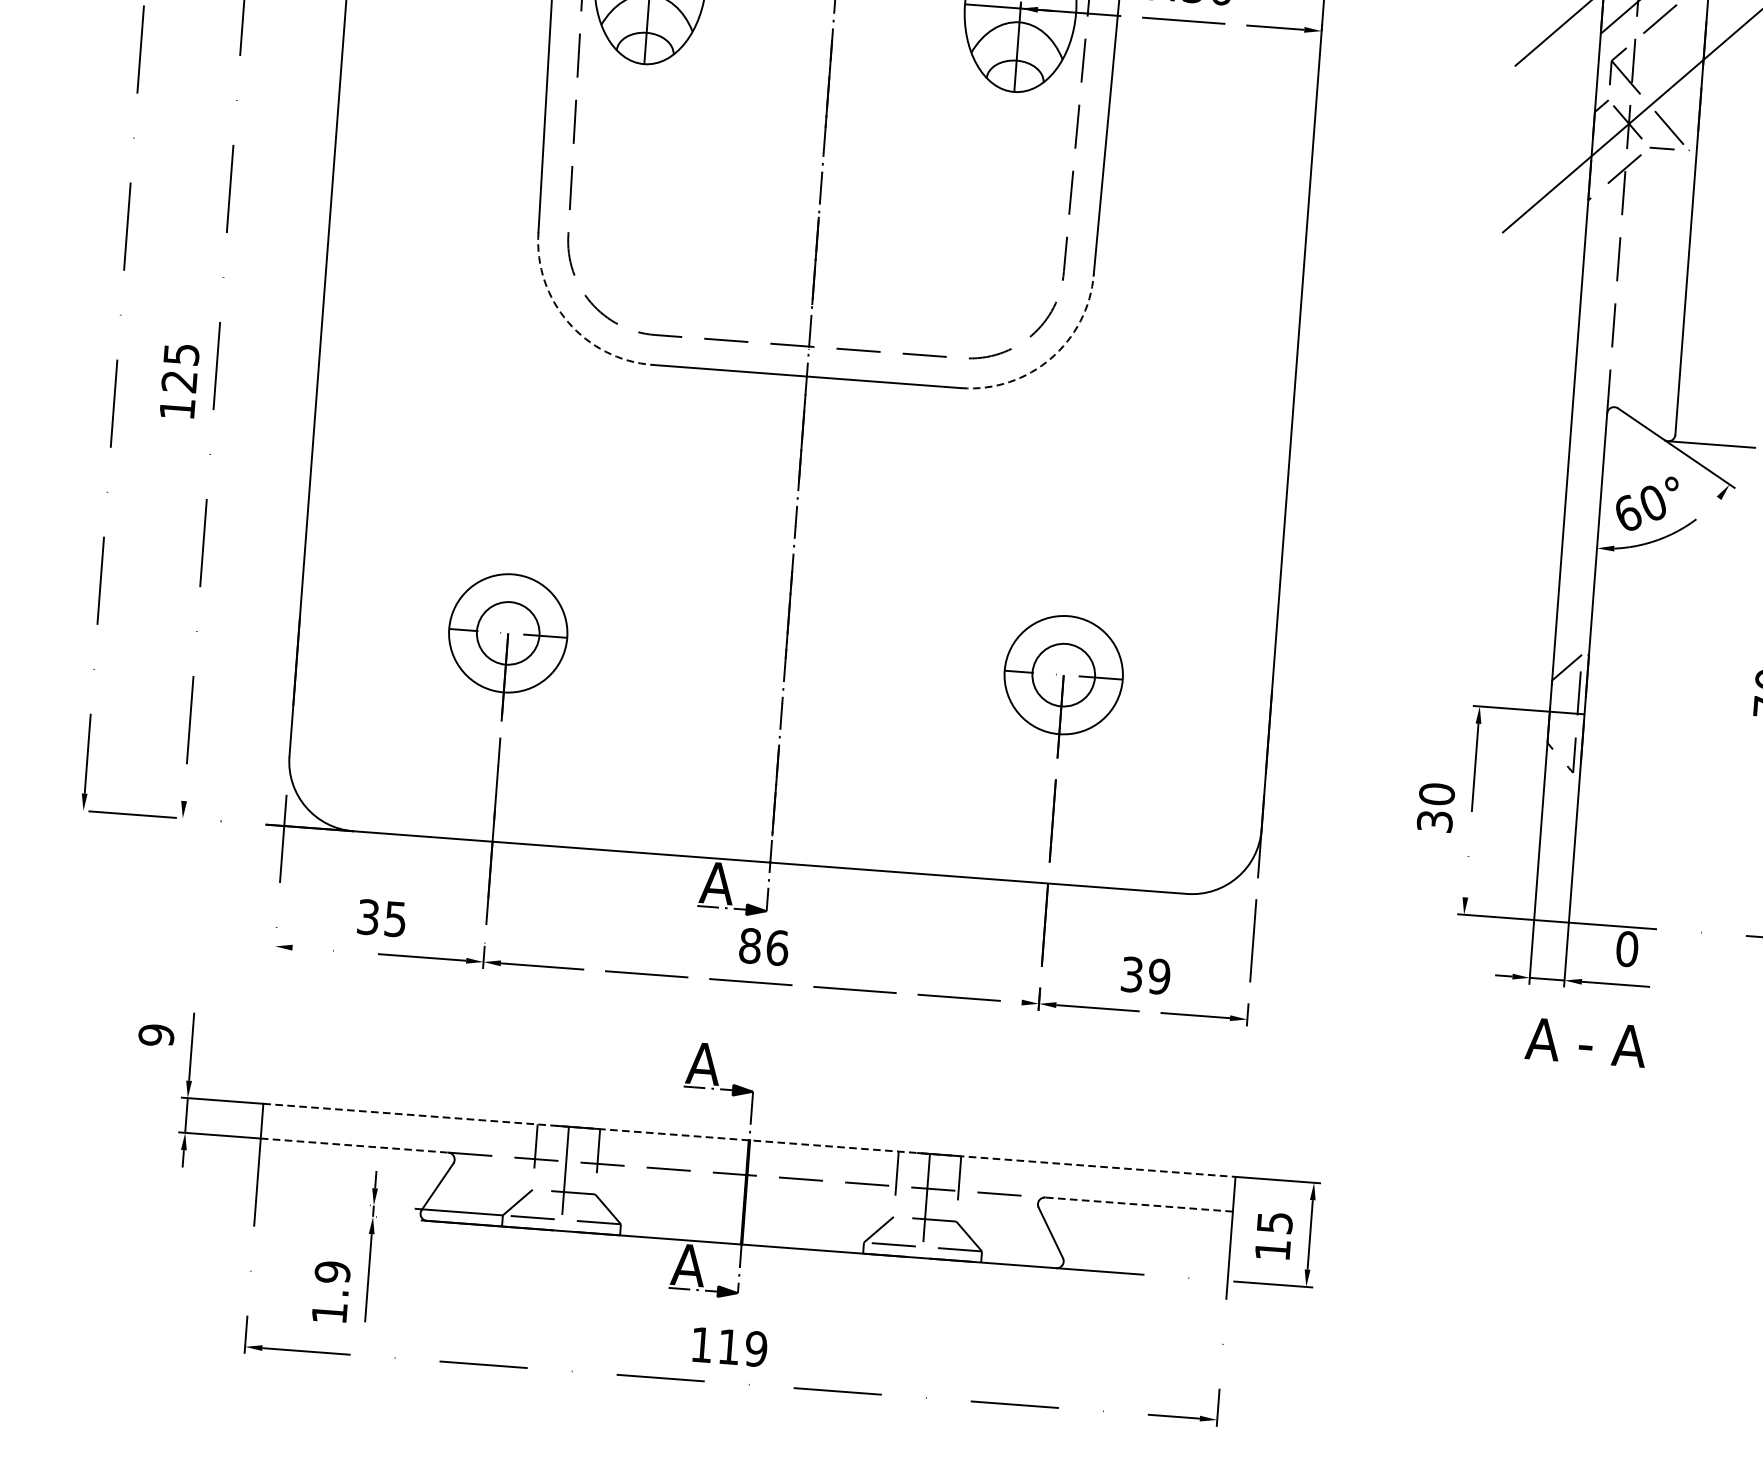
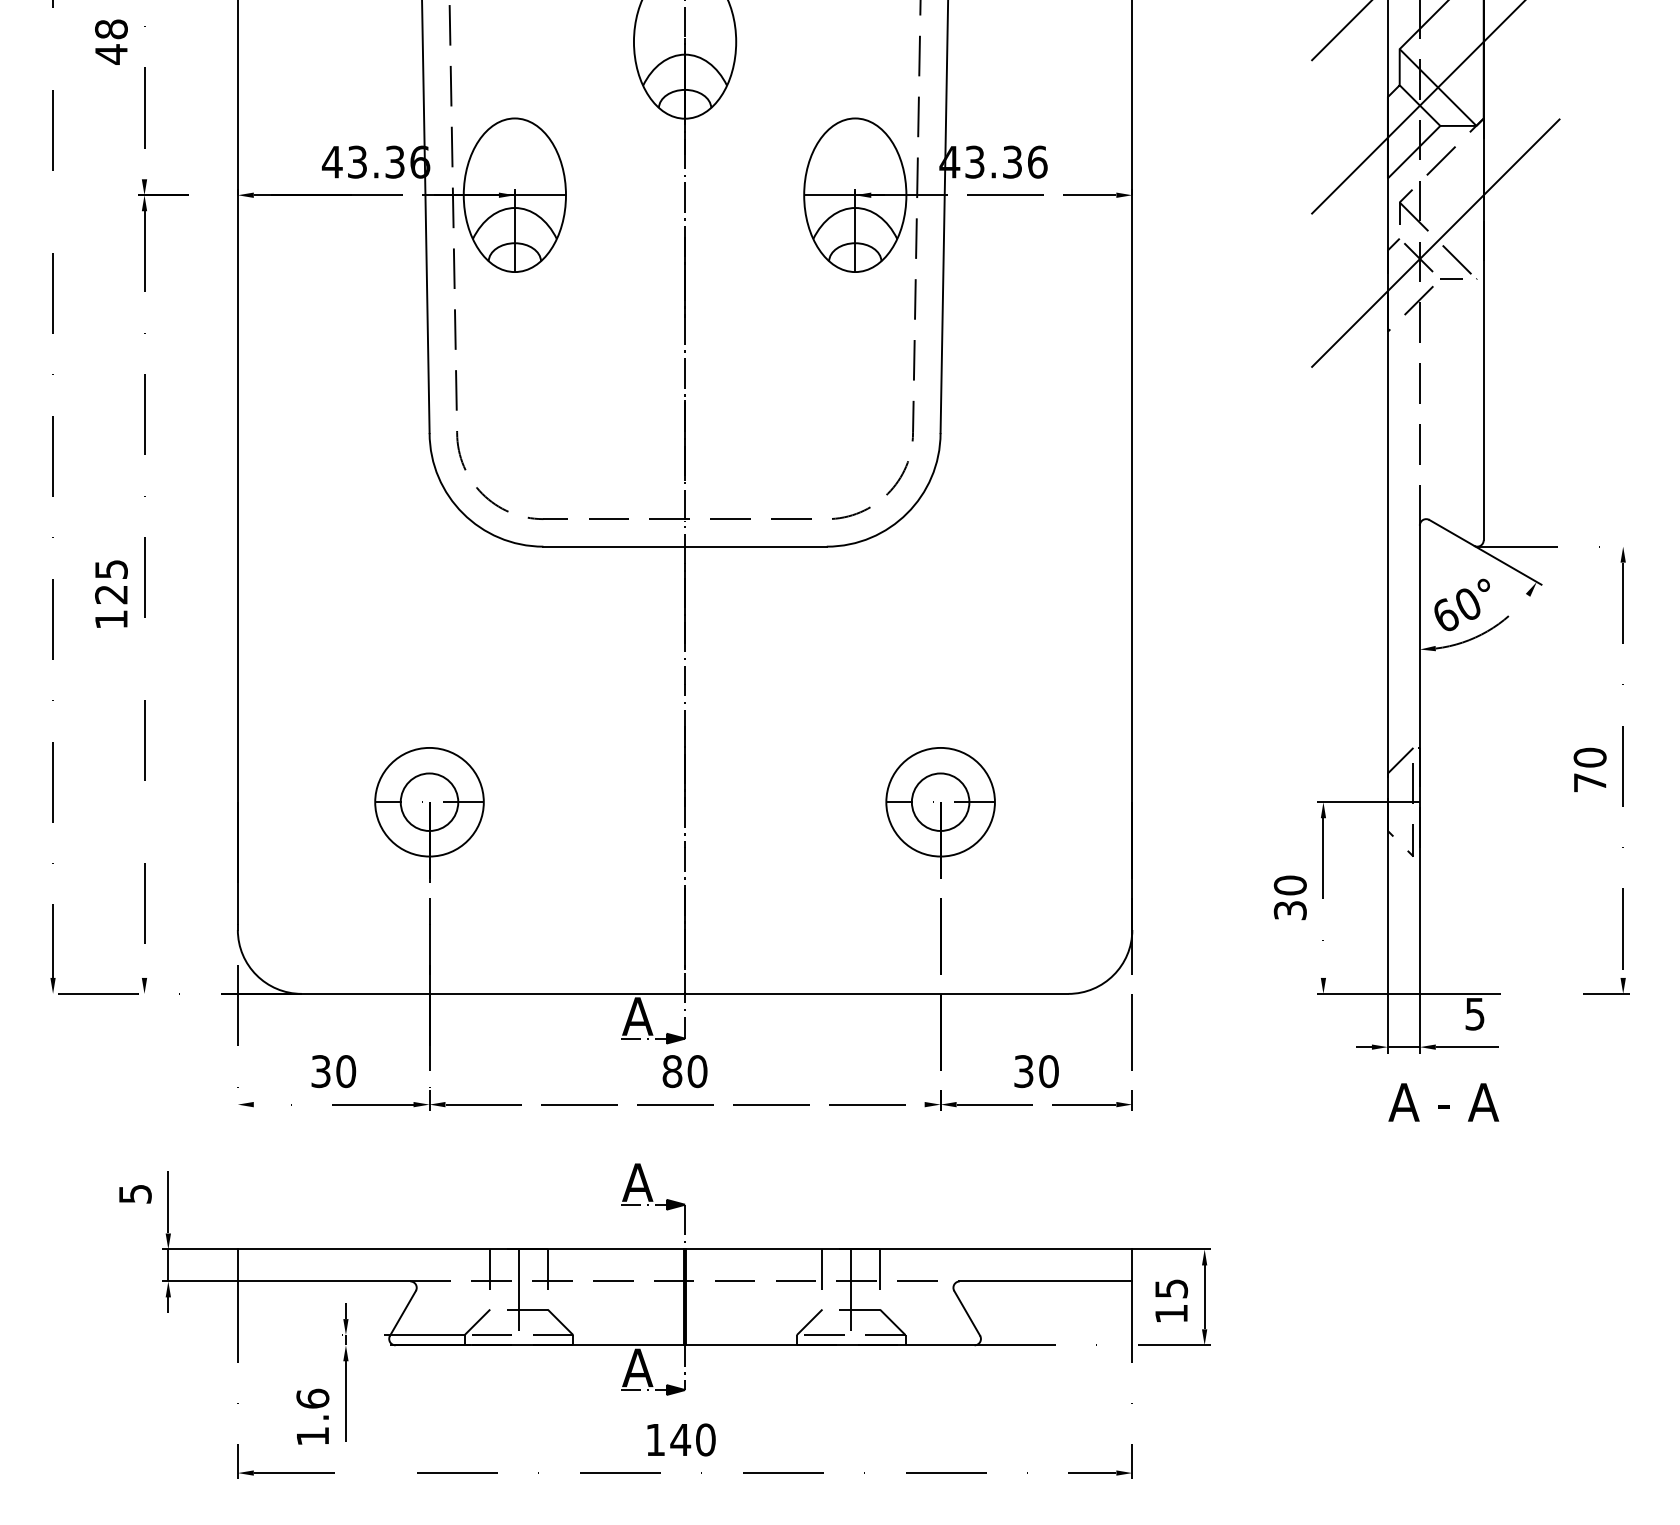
arc: (568, 322) -> (463, 513), dashed -> solid
arc: (1051, 358) -> (907, 513), dashed -> solid
text: (396, 919) -> (346, 1071), 35 -> 30
text: (777, 947) -> (697, 1071), 86 -> 80
text: (1626, 948) -> (1474, 1013), 0 -> 5
text: (1158, 976) -> (1048, 1071), 39 -> 30
text: (155, 1035) -> (134, 1194), 9 -> 5
line: (749, 1140) -> (685, 1249), dashed -> solid
line: (354, 1145) -> (324, 1281), dashed -> solid
line: (1138, 1204) -> (1045, 1281), dashed -> solid
text: (332, 1271) -> (312, 1398), 1.9 -> 1.6
text: (741, 1347) -> (692, 1439), 119 -> 140

